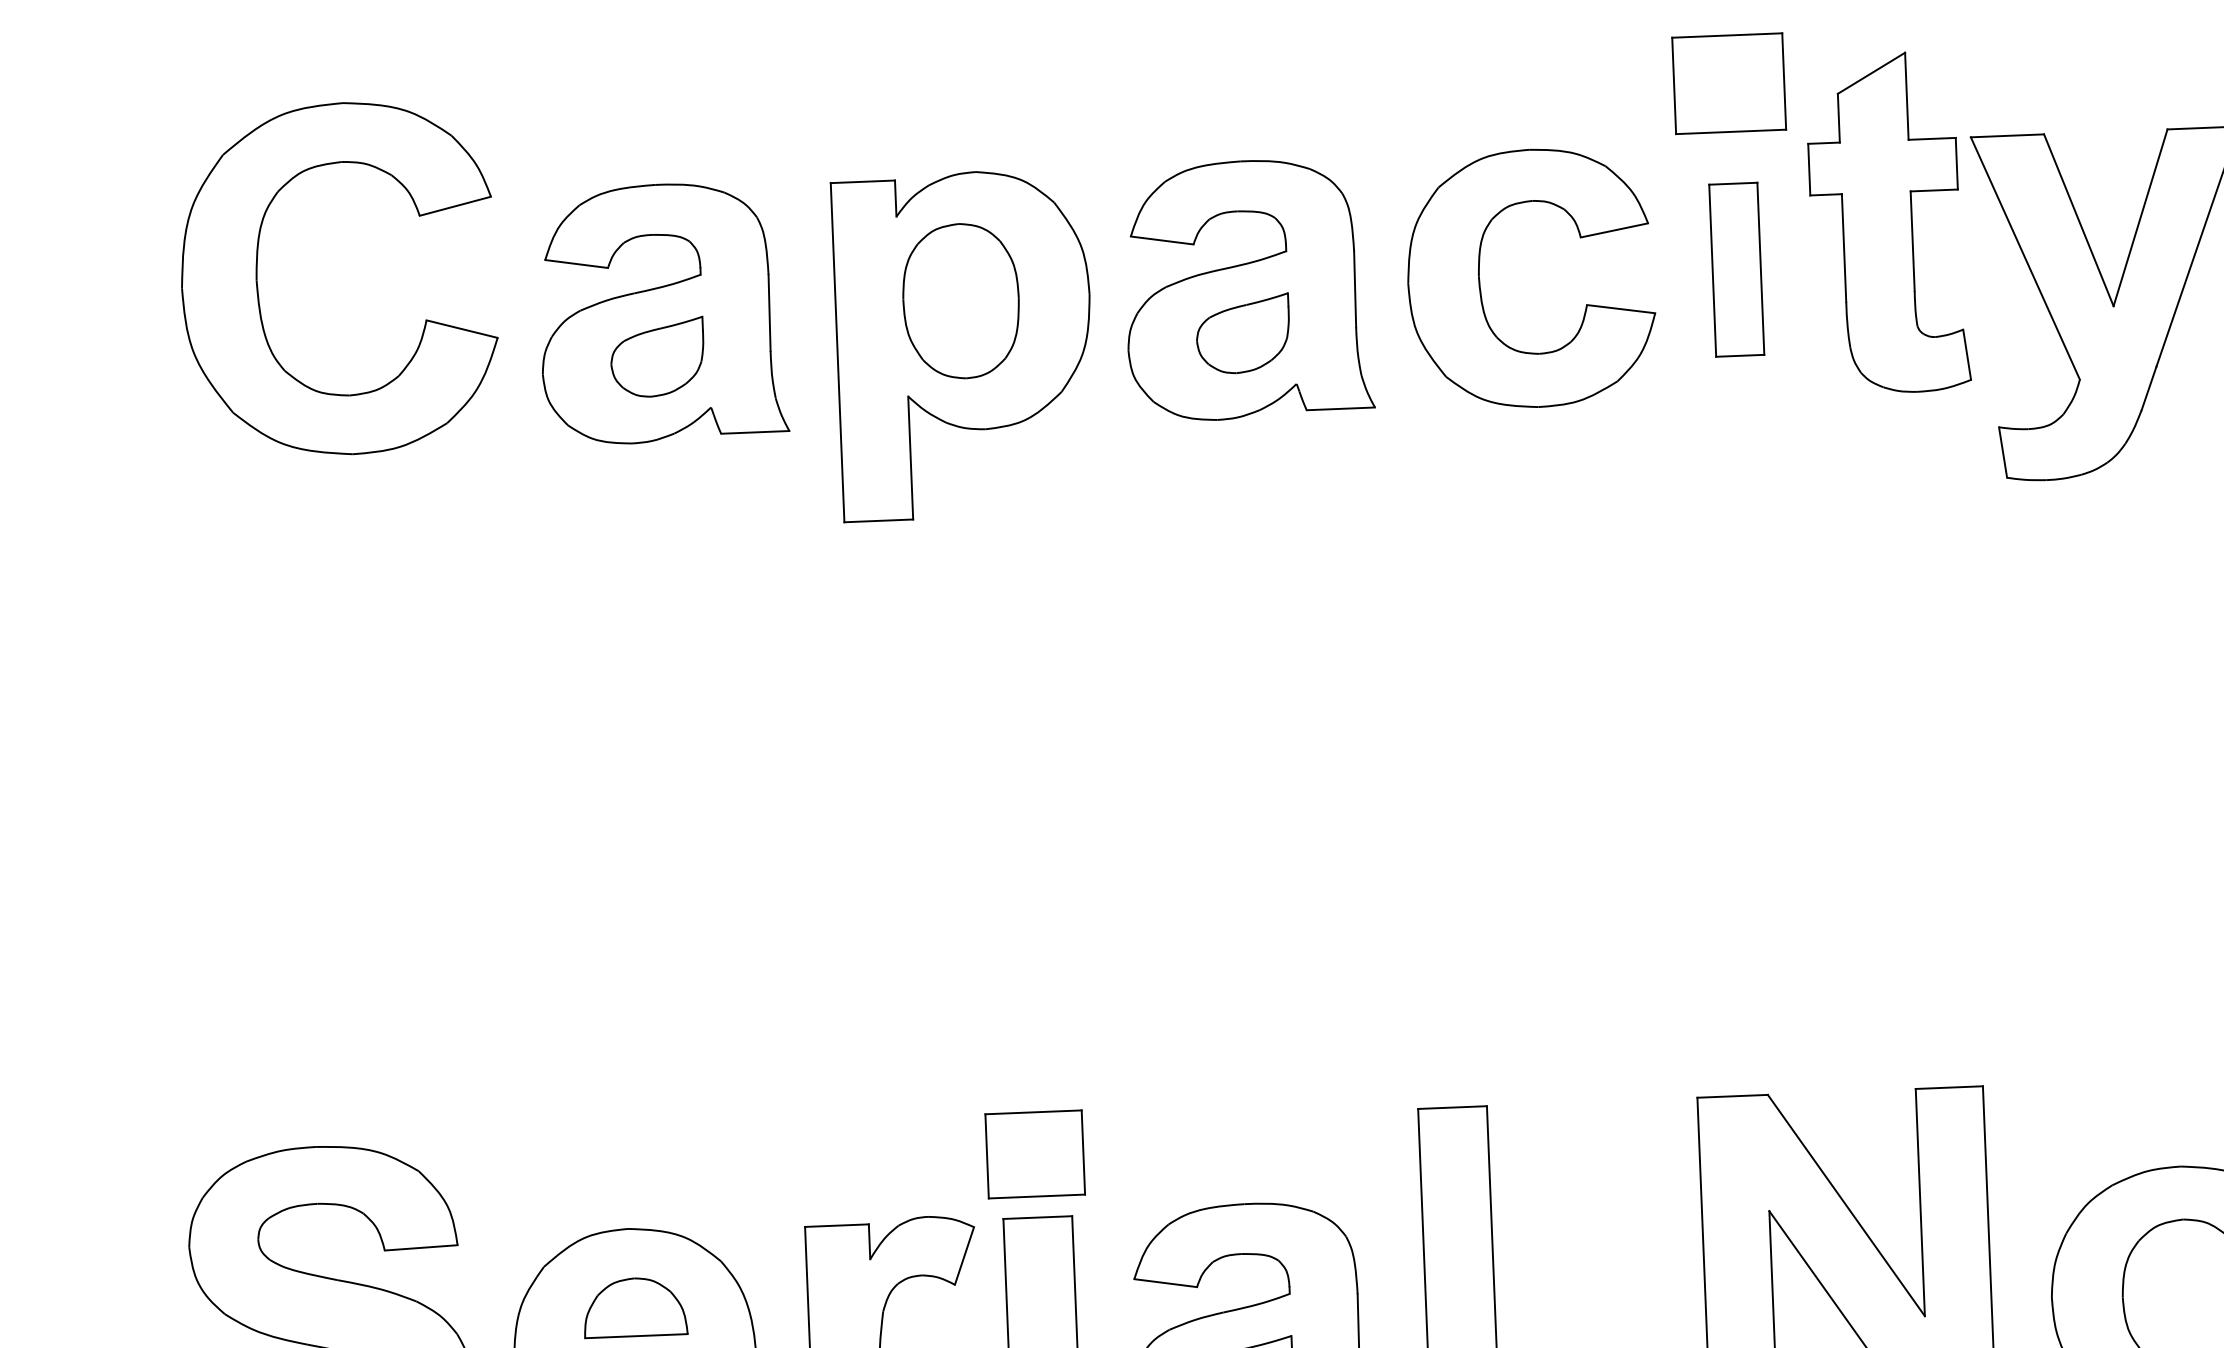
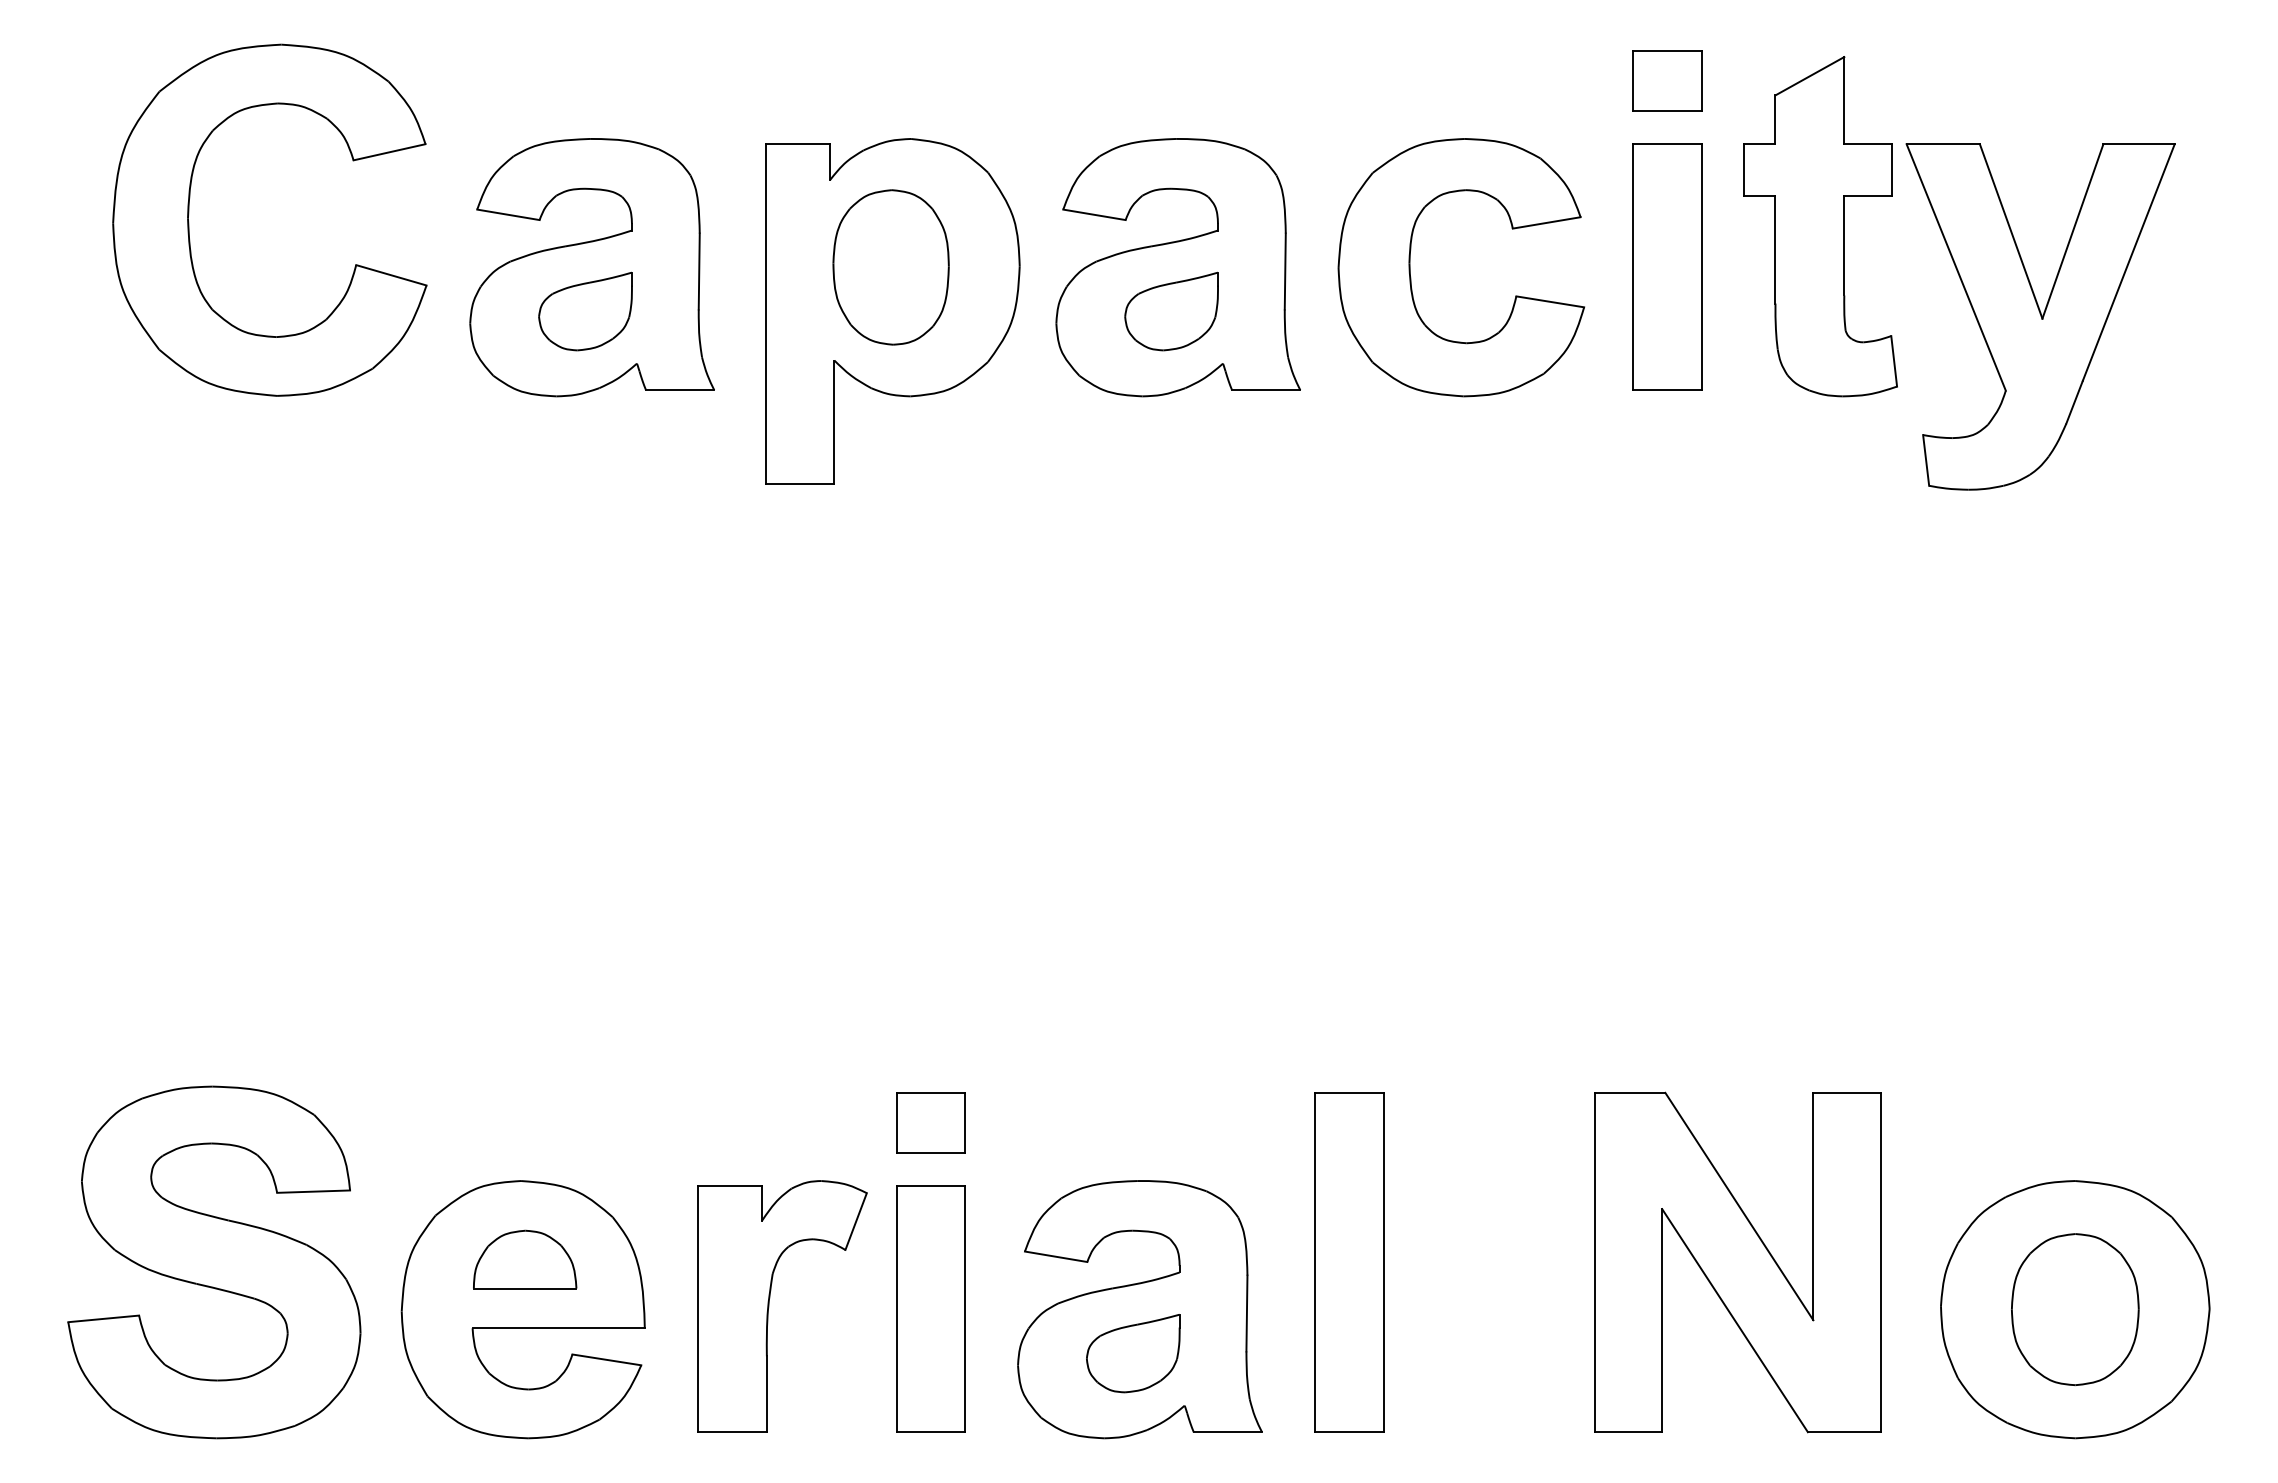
part: (1729, 83) -> (1667, 80), size x0.62
part: (1736, 269) -> (1667, 266), size x1.43
part: (1034, 1154) -> (930, 1122), size x0.71

